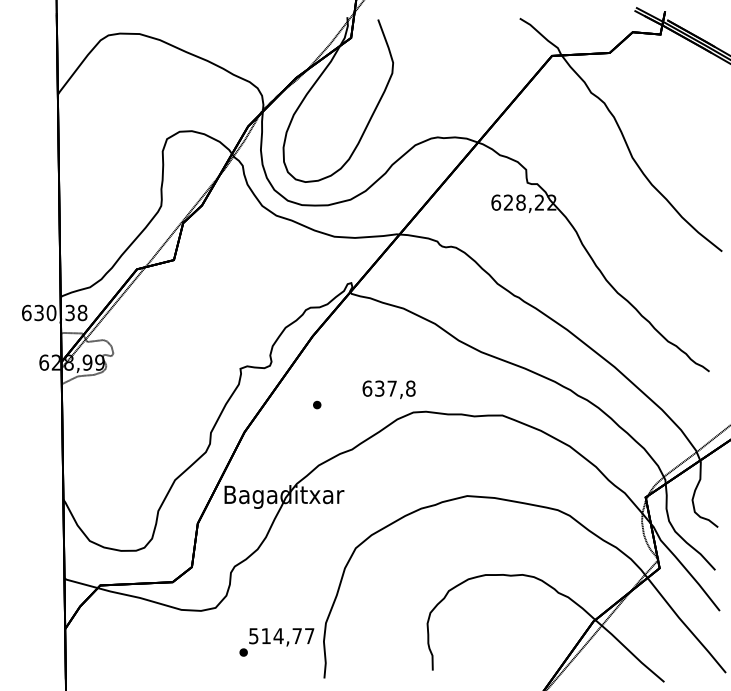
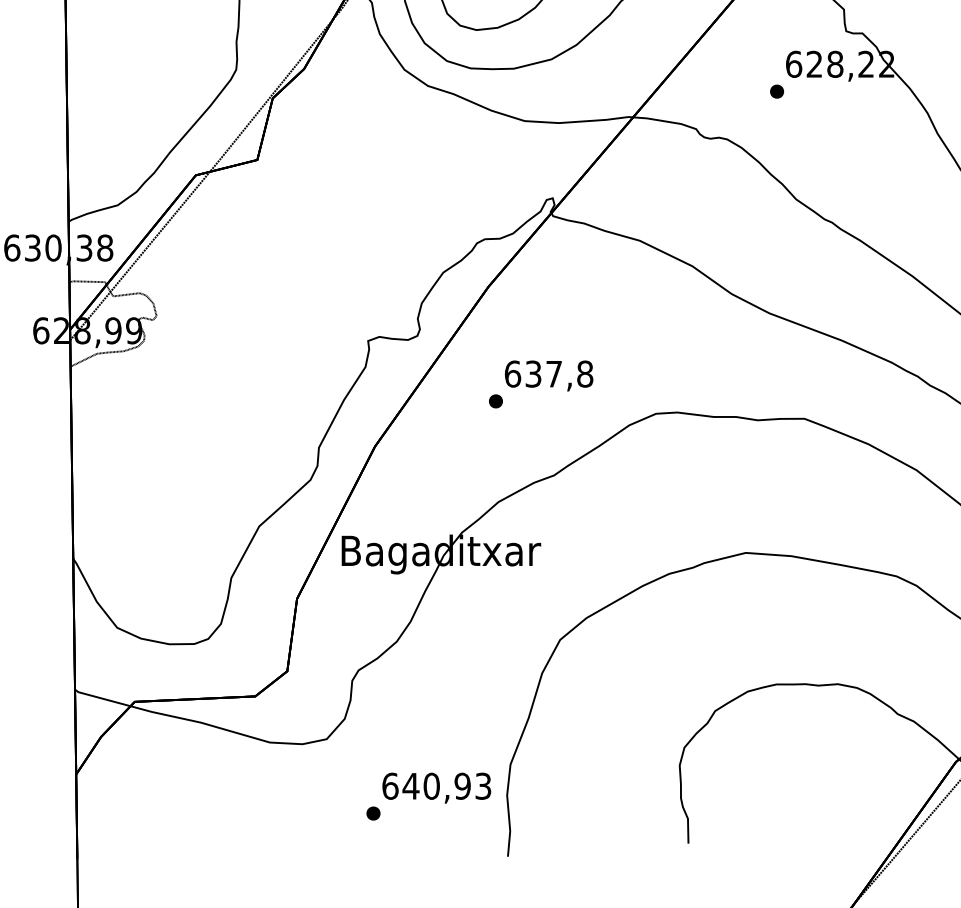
part: (485, 218) -> (776, 90), added
text: (388, 389) -> (548, 375), moved
text: (281, 636) -> (436, 786), 514,77 -> 640,93

